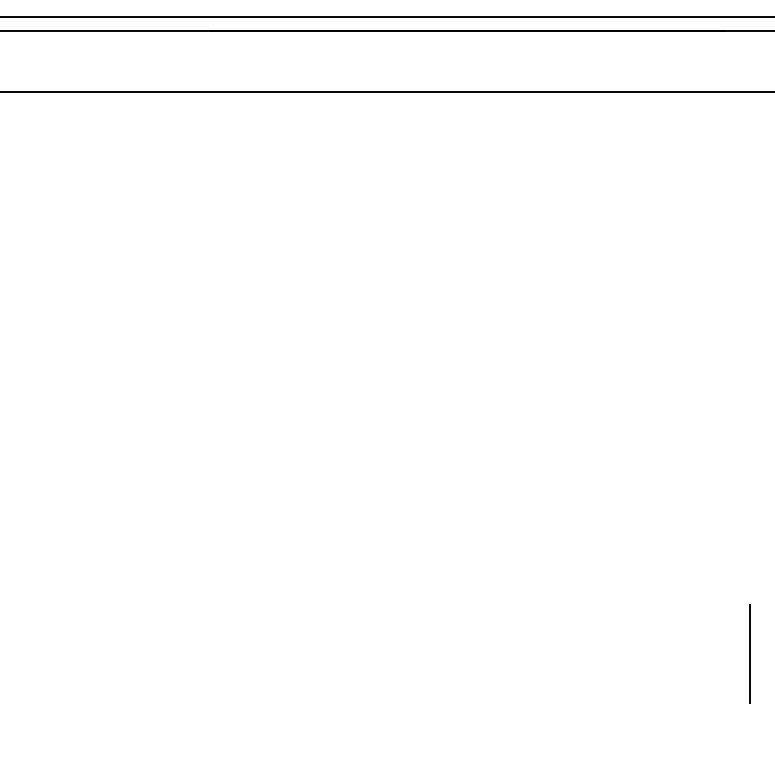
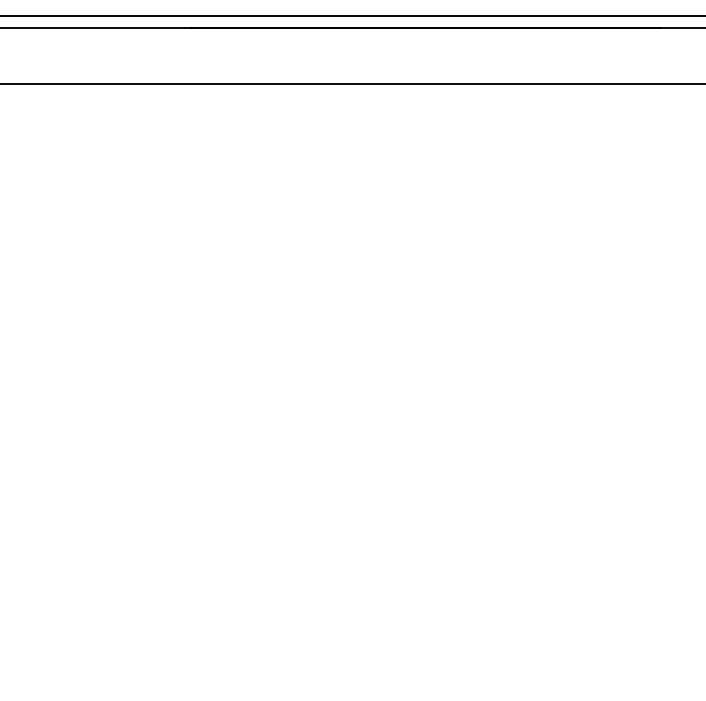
line: (749, 654) -> (682, 595), removed

